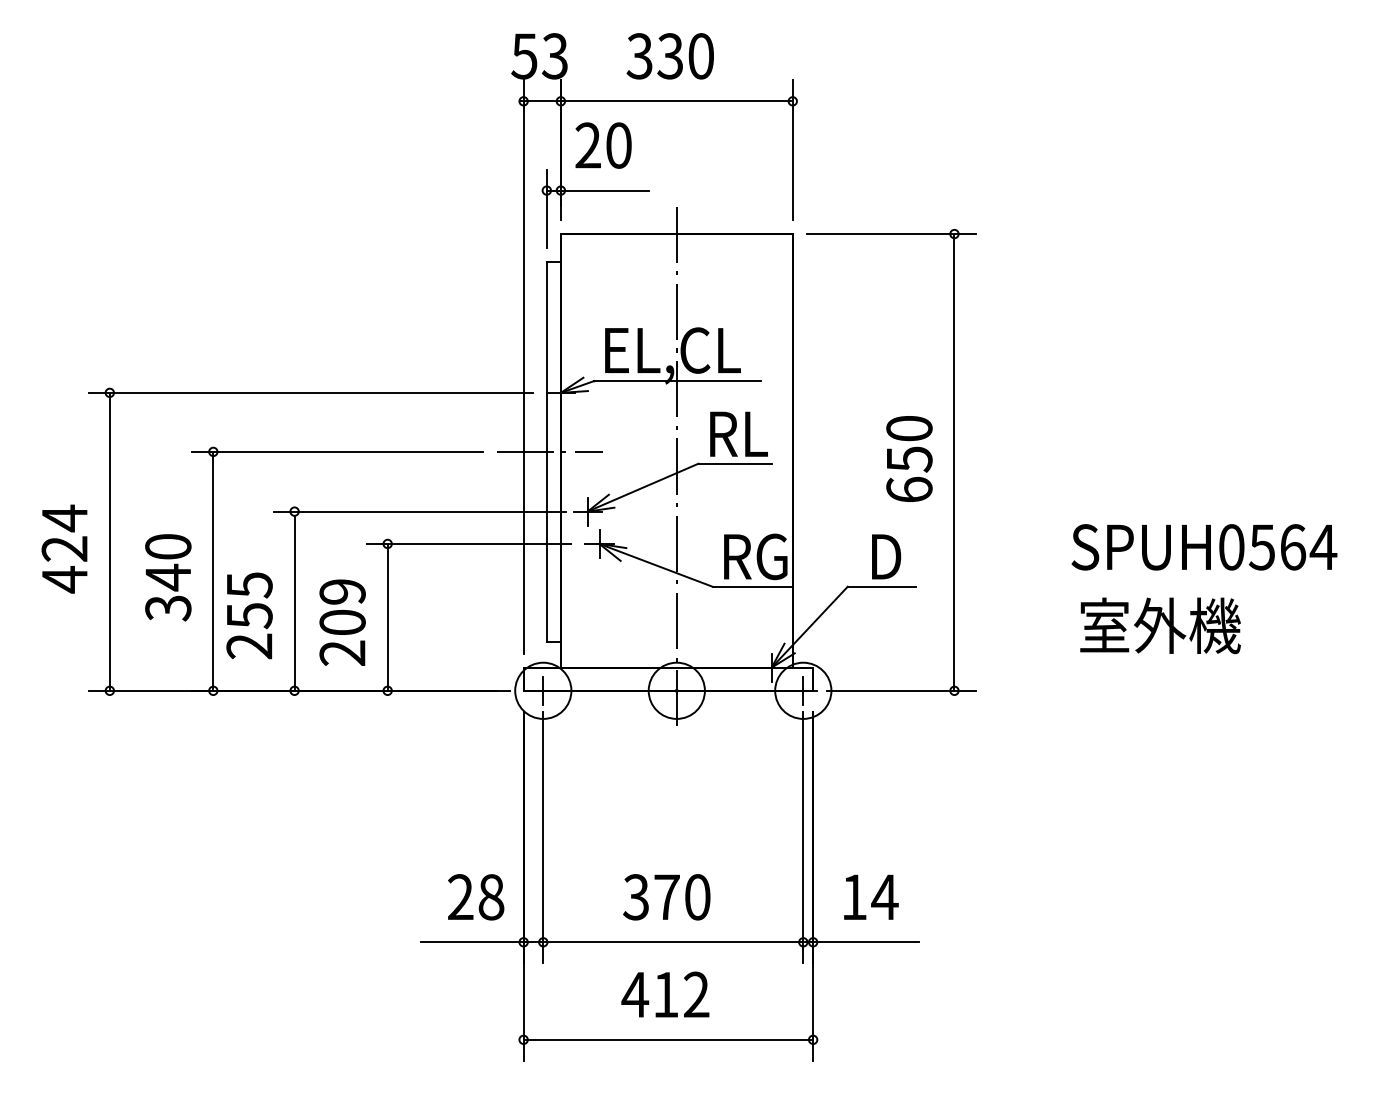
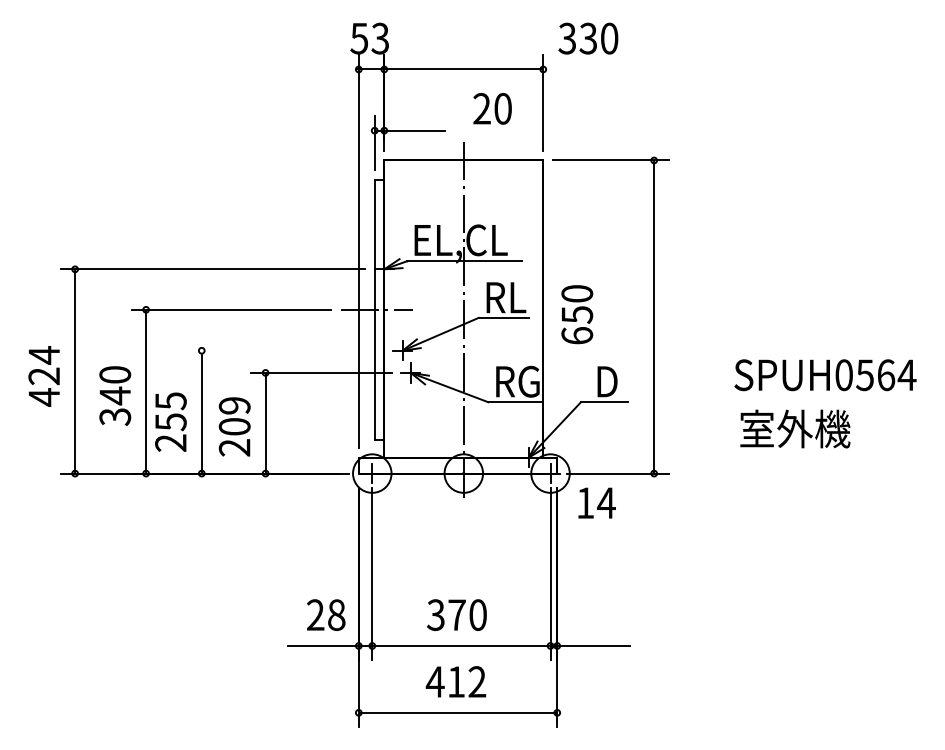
text: (670, 56) -> (588, 38), moved
text: (603, 145) -> (492, 108), moved
text: (909, 458) -> (577, 314), moved
line: (419, 511) -> (287, 350), removed
text: (870, 896) -> (596, 502), moved

